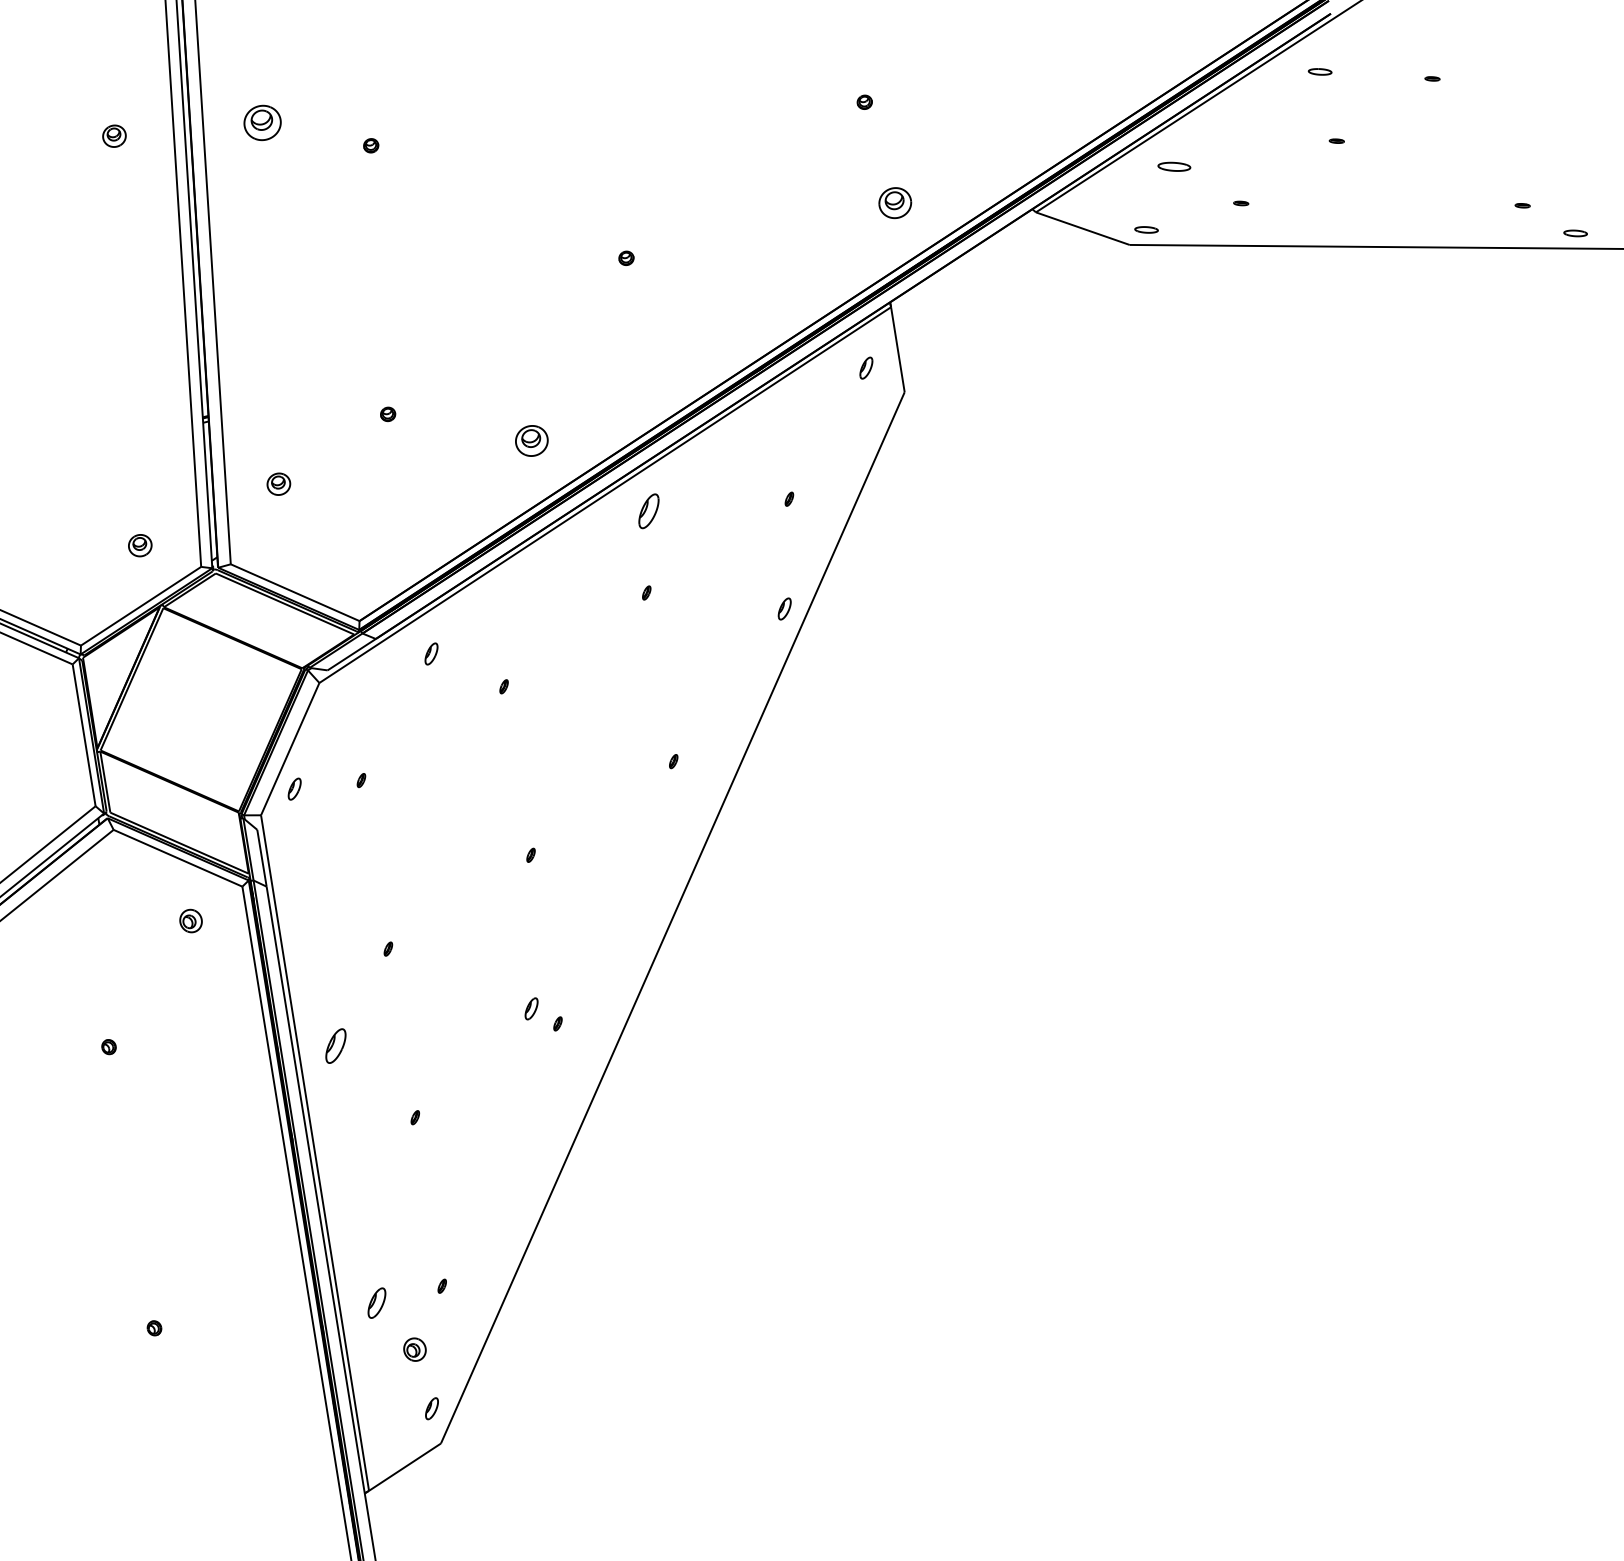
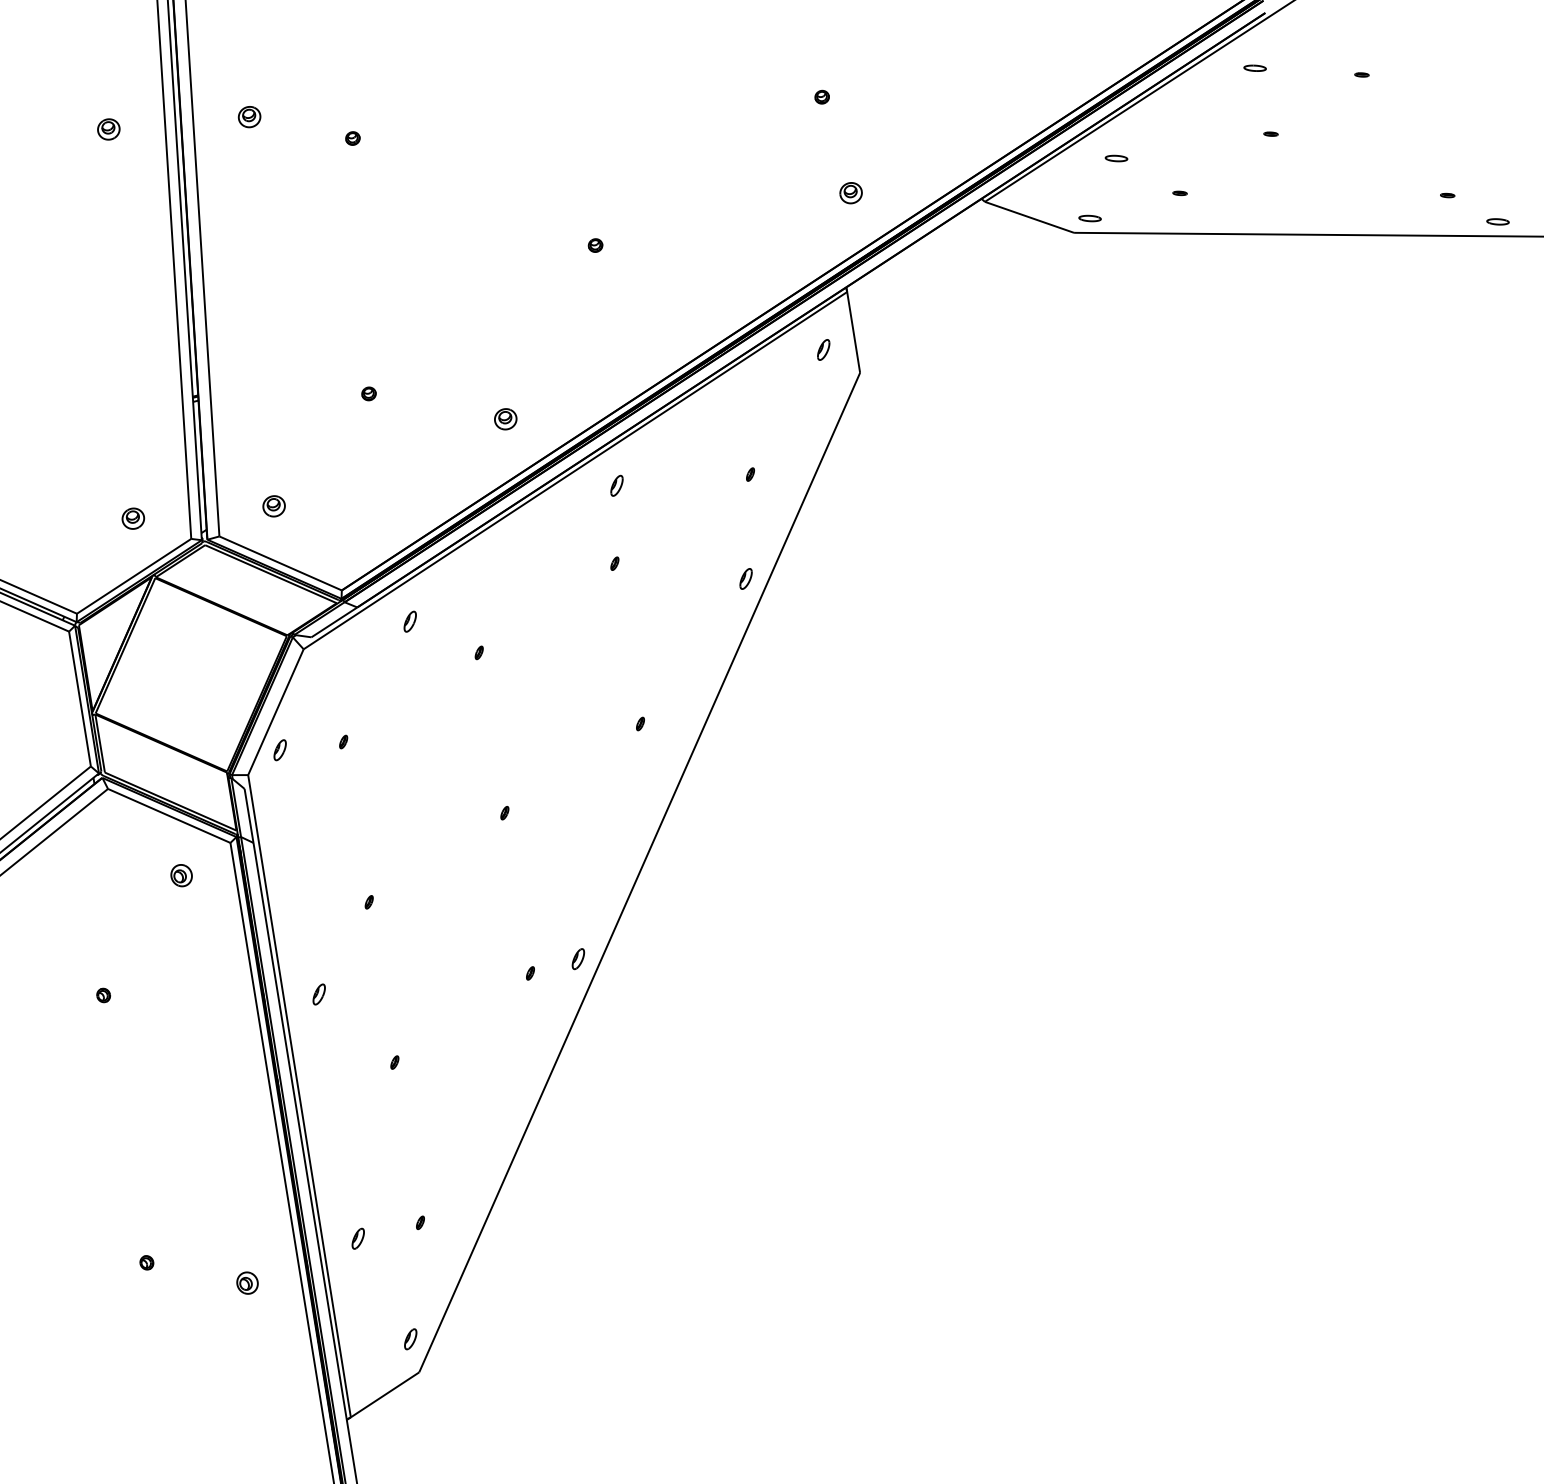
part: (262, 123) -> (249, 117), size x0.62
part: (1174, 166) -> (1116, 158), size x0.71
part: (894, 203) -> (850, 193), size x0.71
part: (531, 441) -> (505, 419), size x0.71
part: (278, 484) -> (273, 506), moved
part: (648, 510) -> (616, 485), size x0.62
part: (531, 1009) -> (578, 959), moved
part: (335, 1046) -> (318, 994), size x0.62
part: (376, 1302) -> (357, 1238), size x0.71
part: (414, 1348) -> (247, 1282), moved

